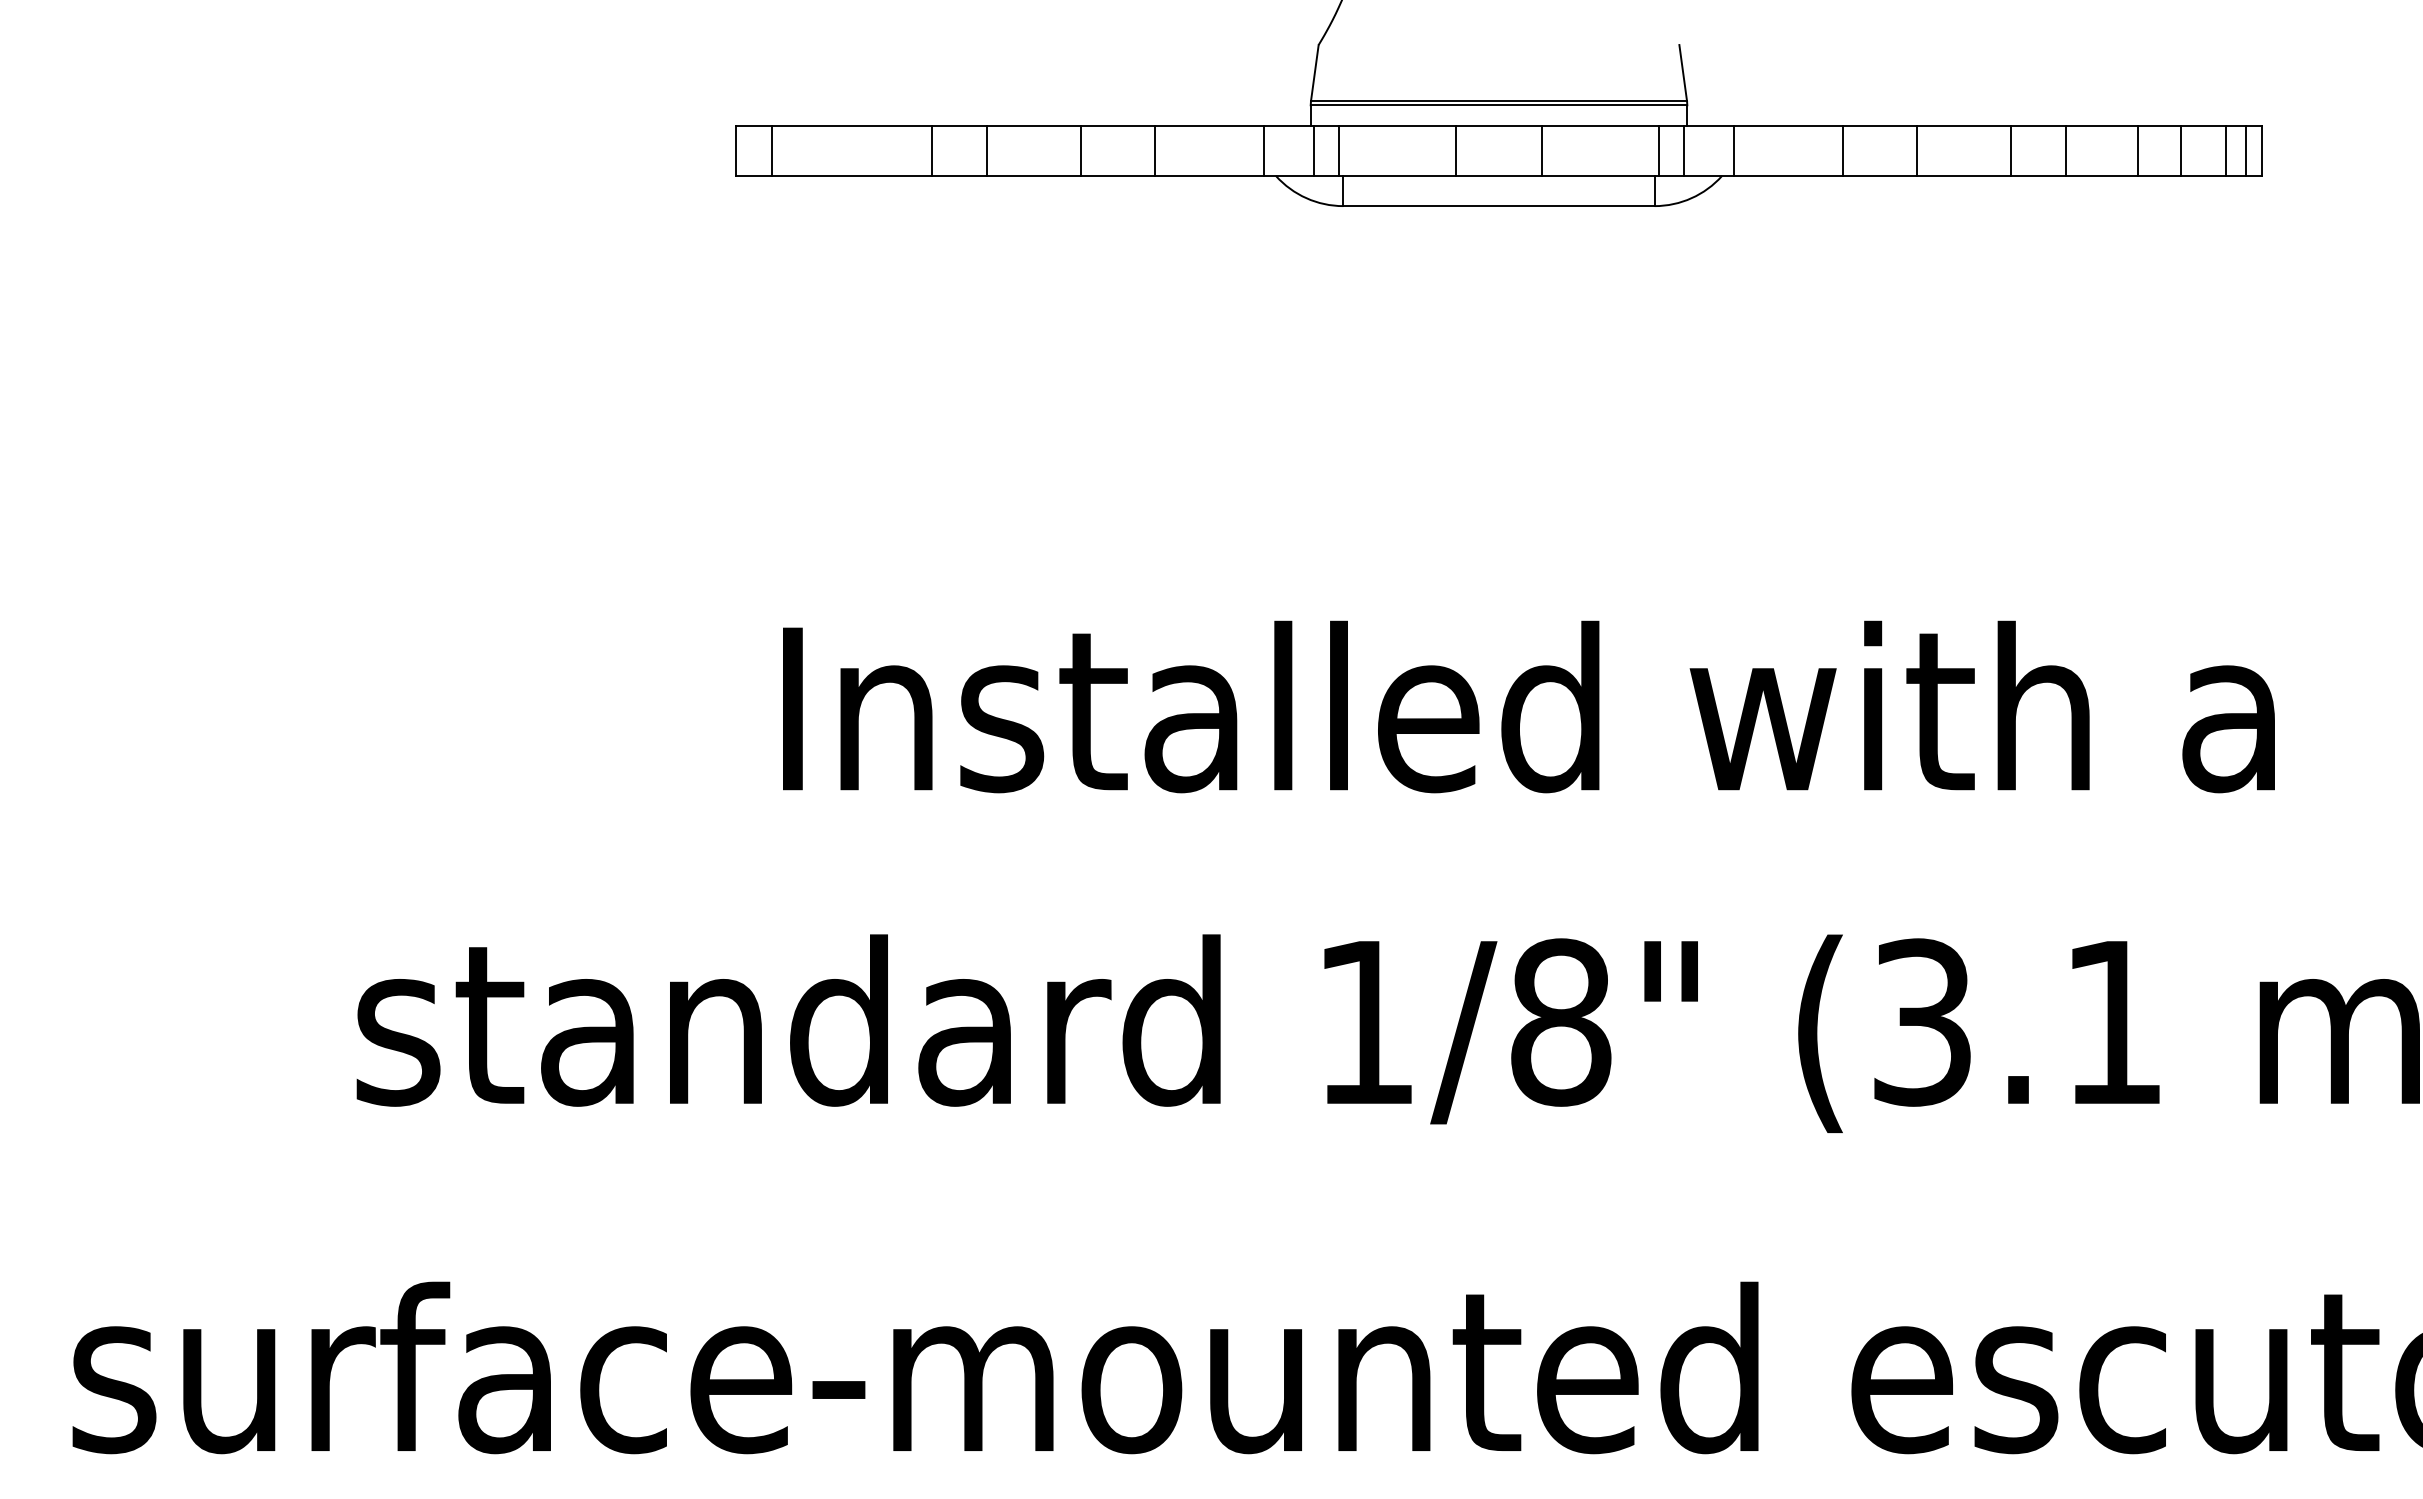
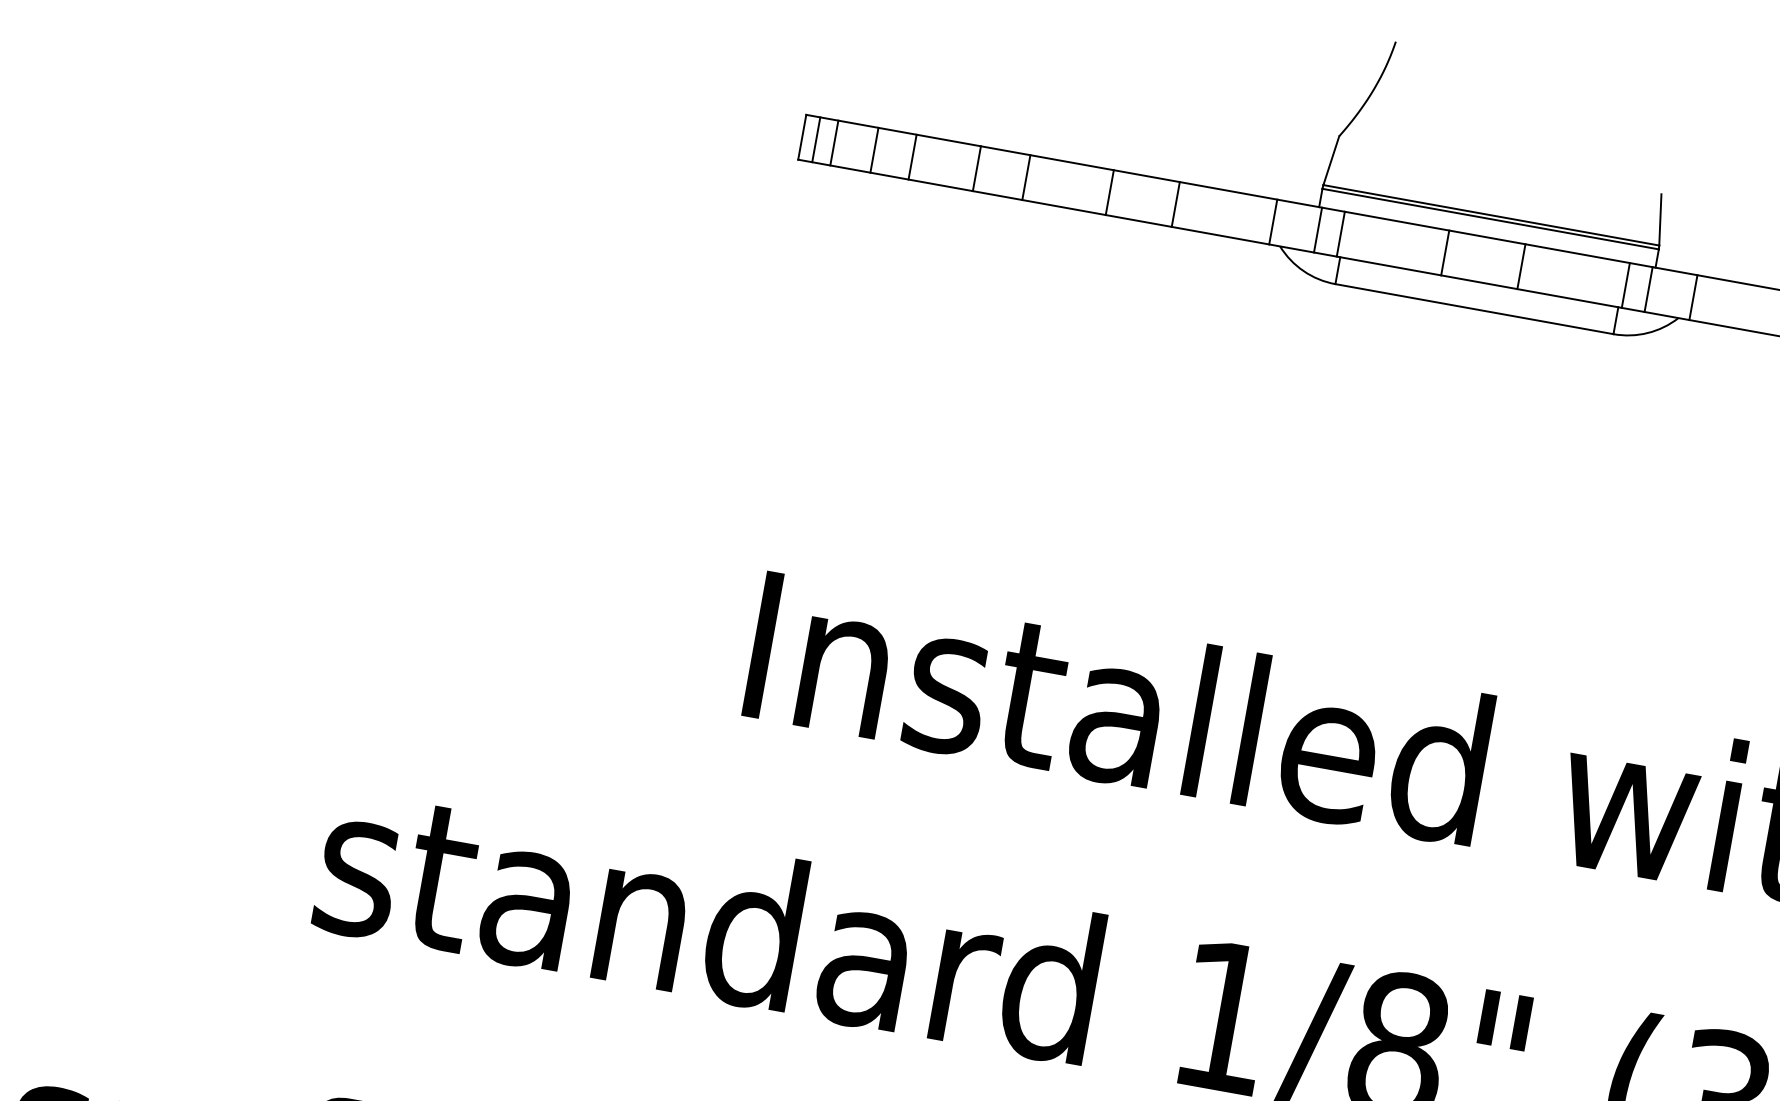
line: (752, 150) -> (816, 139), added
line: (817, 150) -> (874, 149), added
line: (860, 150) -> (913, 156), added

